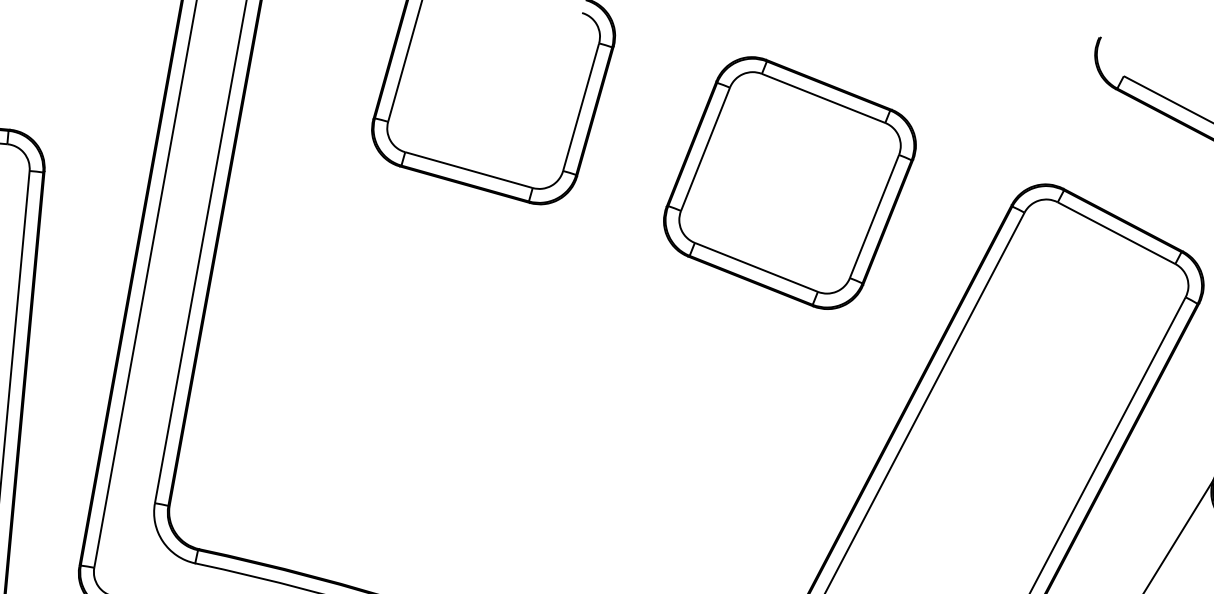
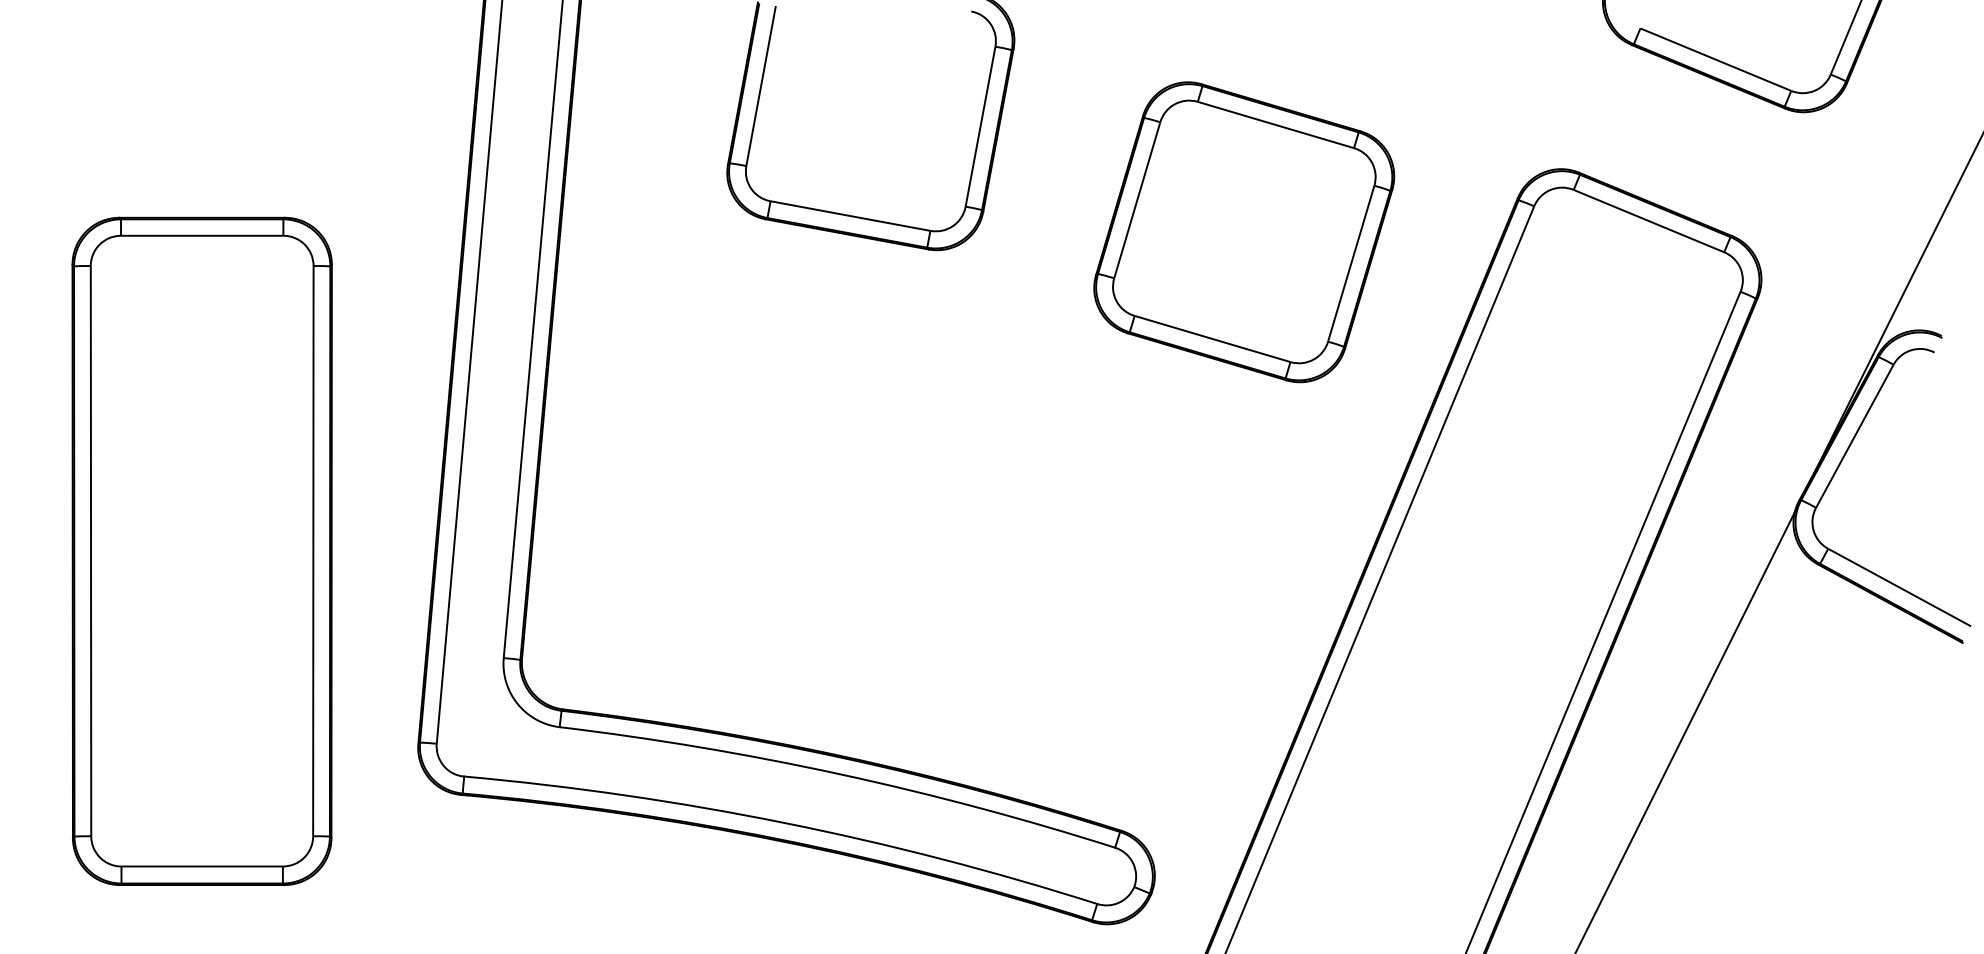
part: (790, 183) -> (1244, 232), moved

